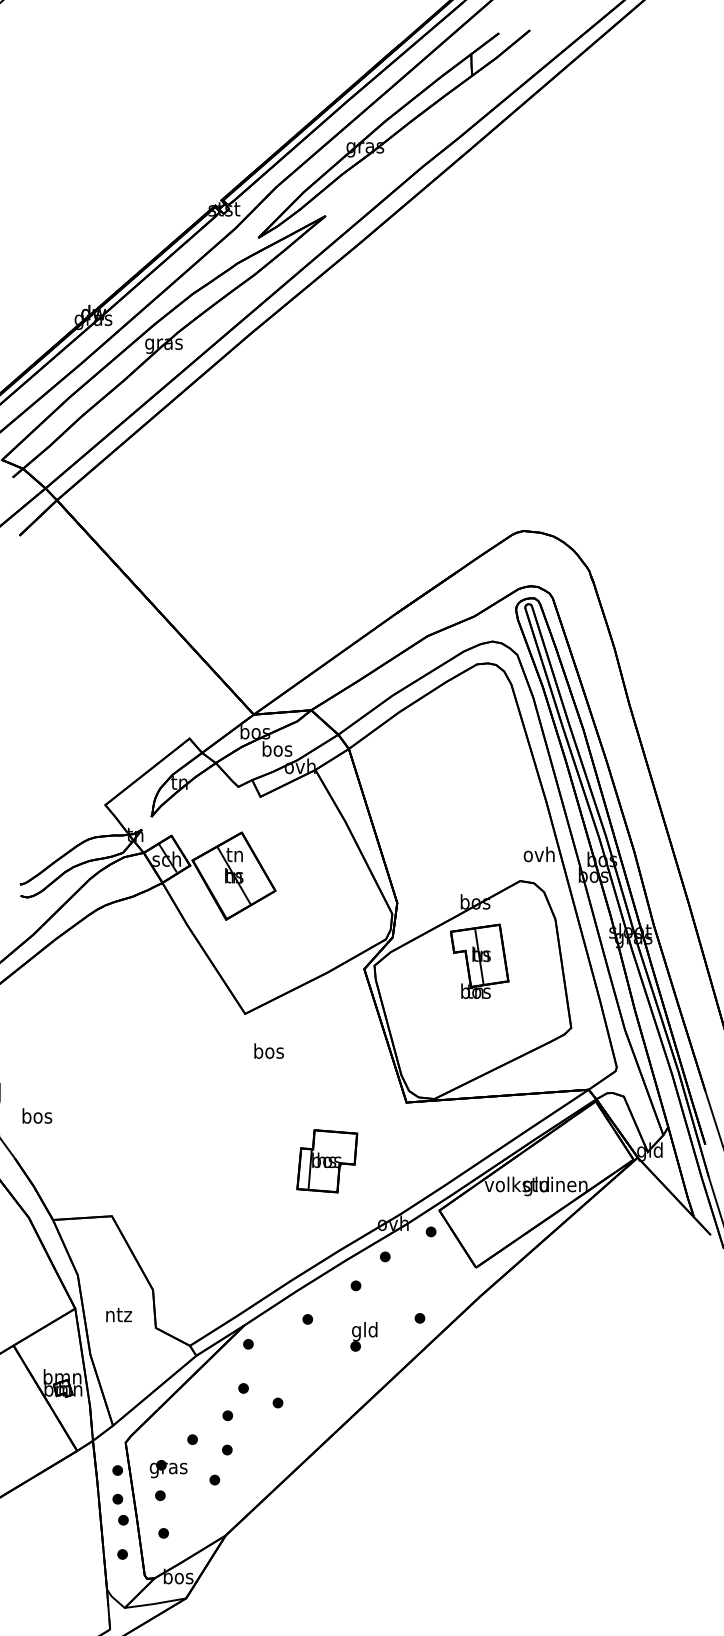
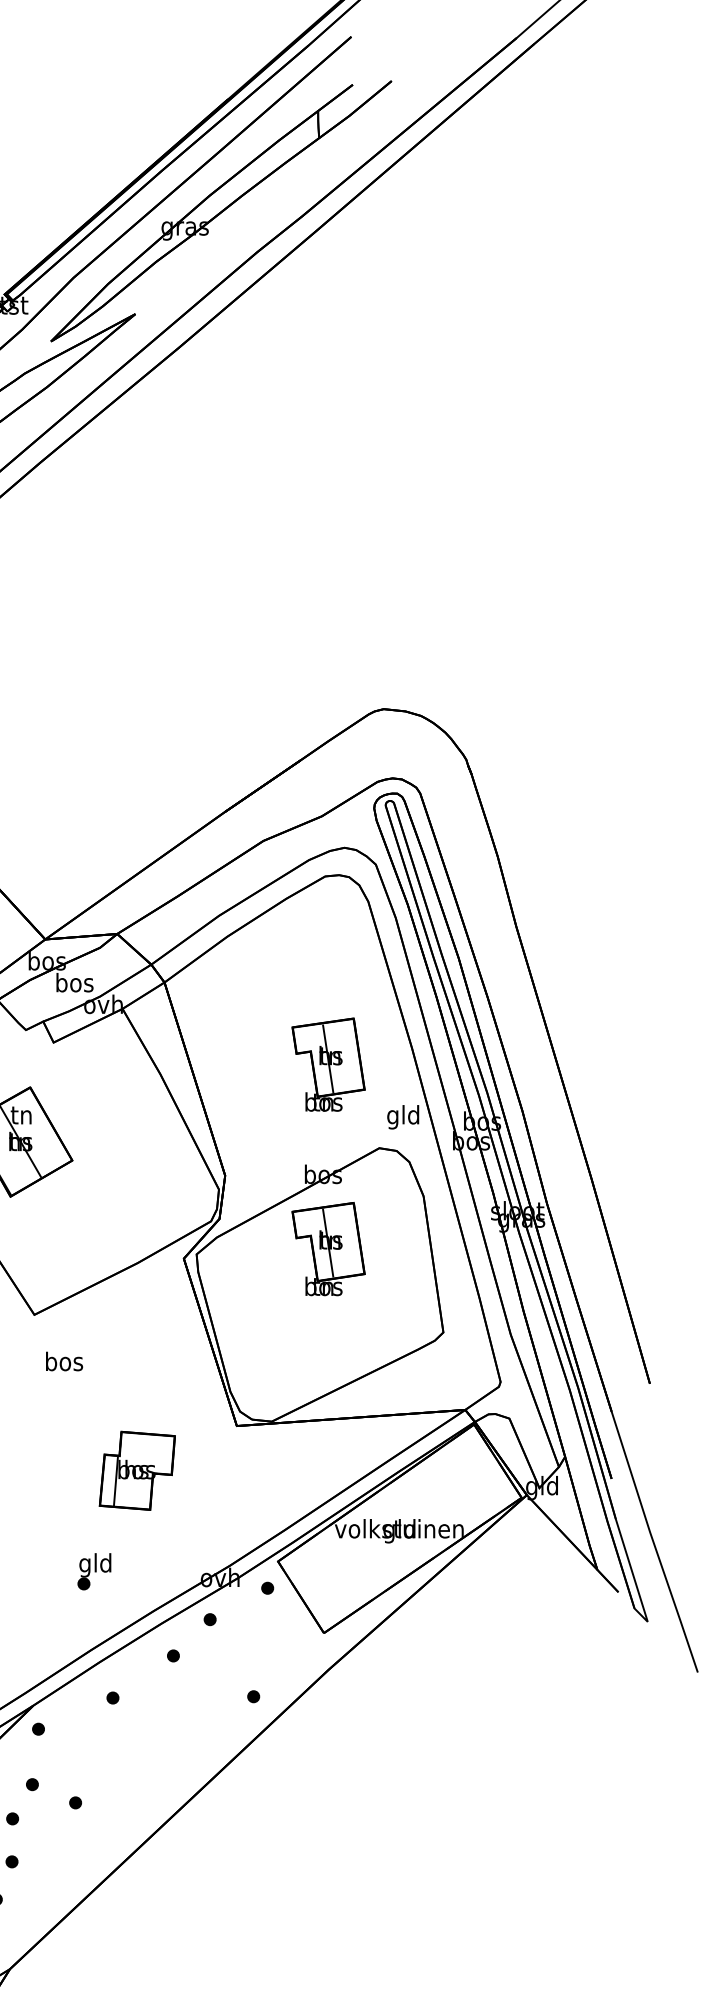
part: (479, 813) -> (328, 1063), added
text: (538, 856) -> (402, 1117), ovh -> gld
part: (327, 1161) -> (137, 1471), moved
part: (363, 1336) -> (93, 1571), moved

